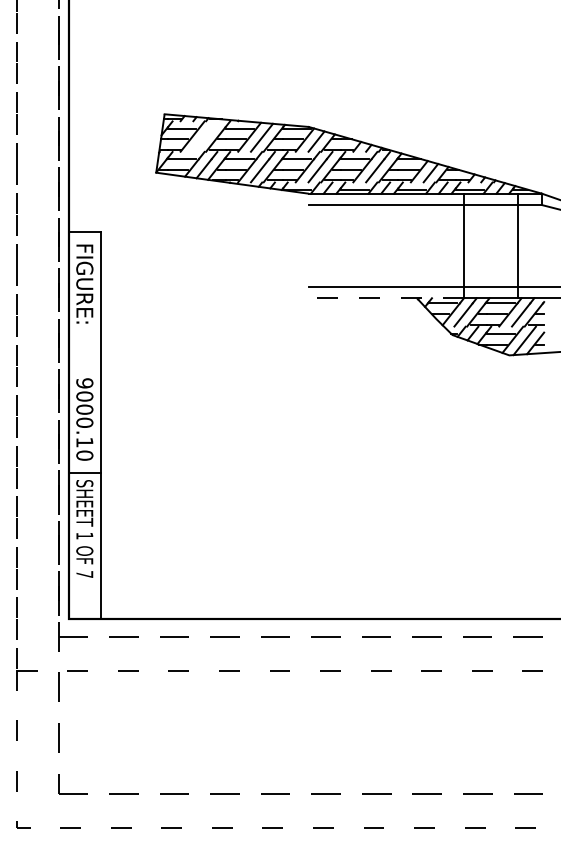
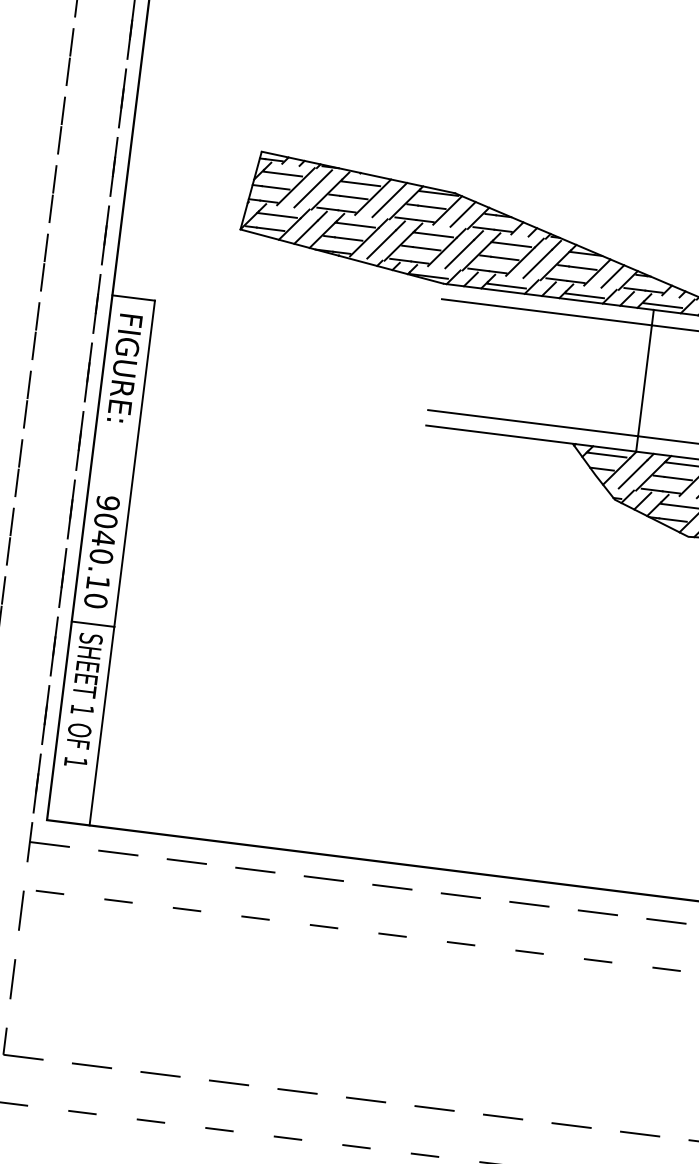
line: (205, 136) -> (313, 188), added
line: (385, 298) -> (530, 438), dashed -> solid
text: (84, 409) -> (103, 538), 9000.10 -> 9040.10
text: (84, 574) -> (75, 762), 7 -> 1

